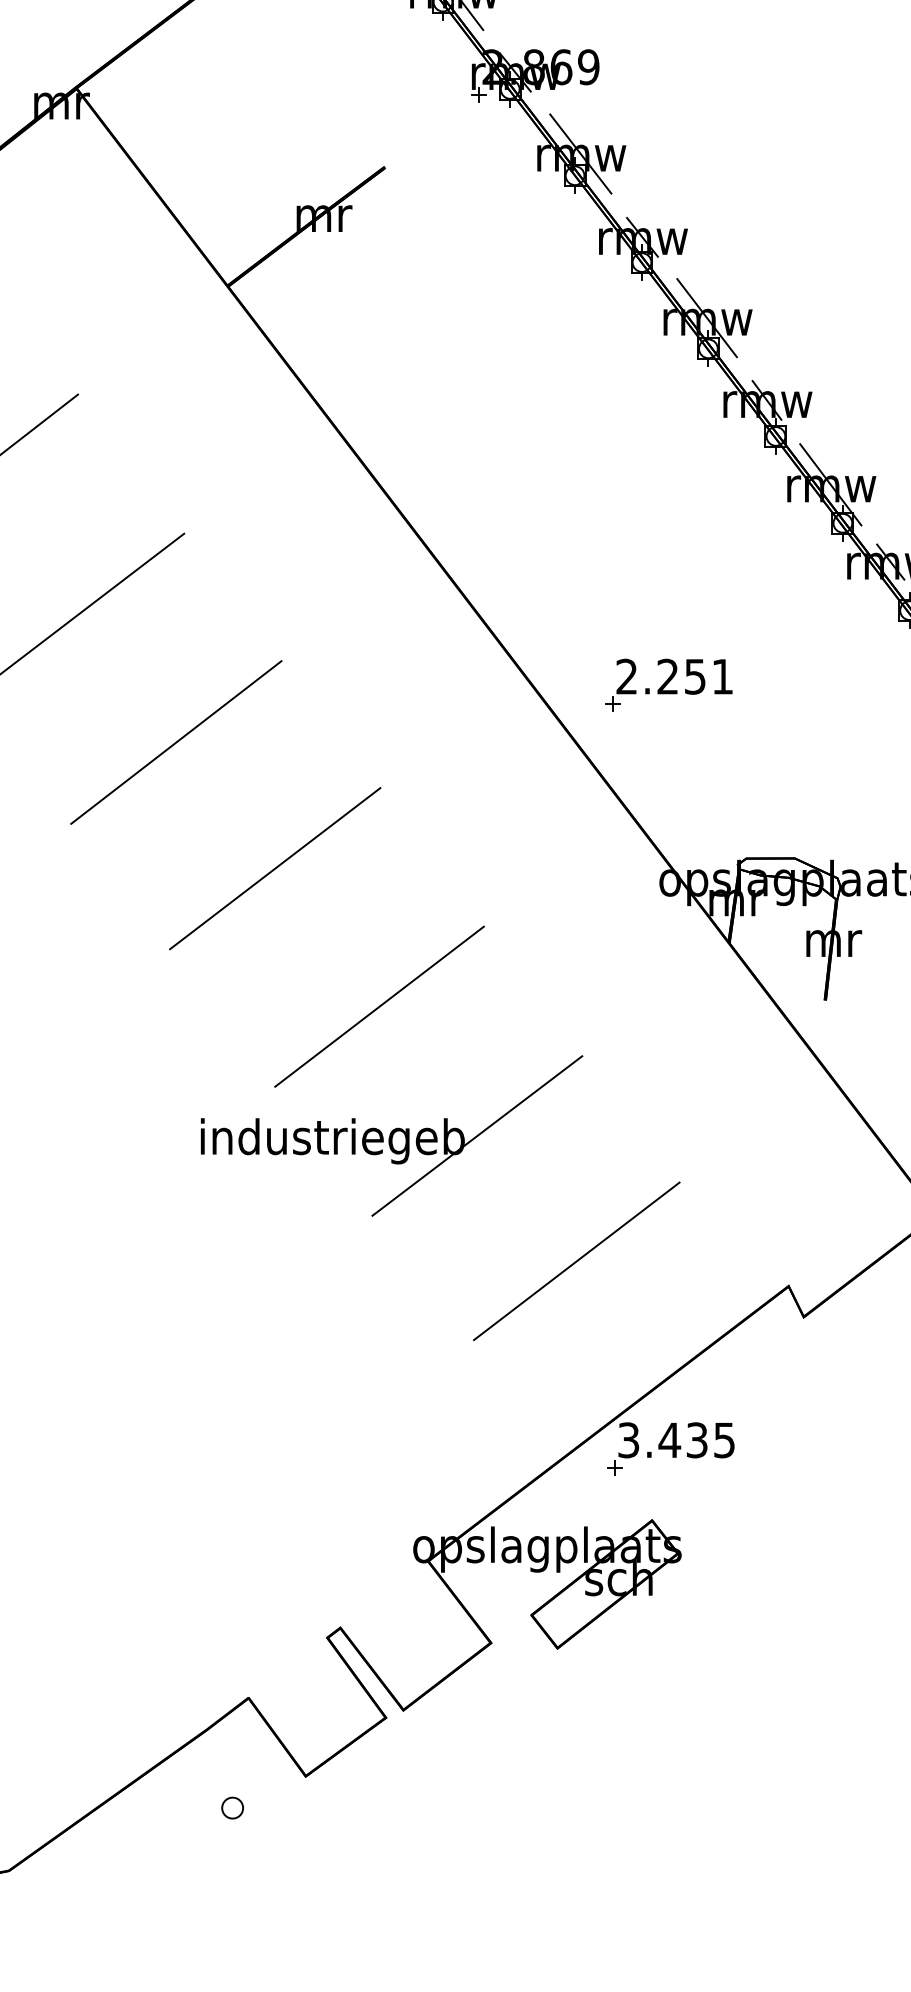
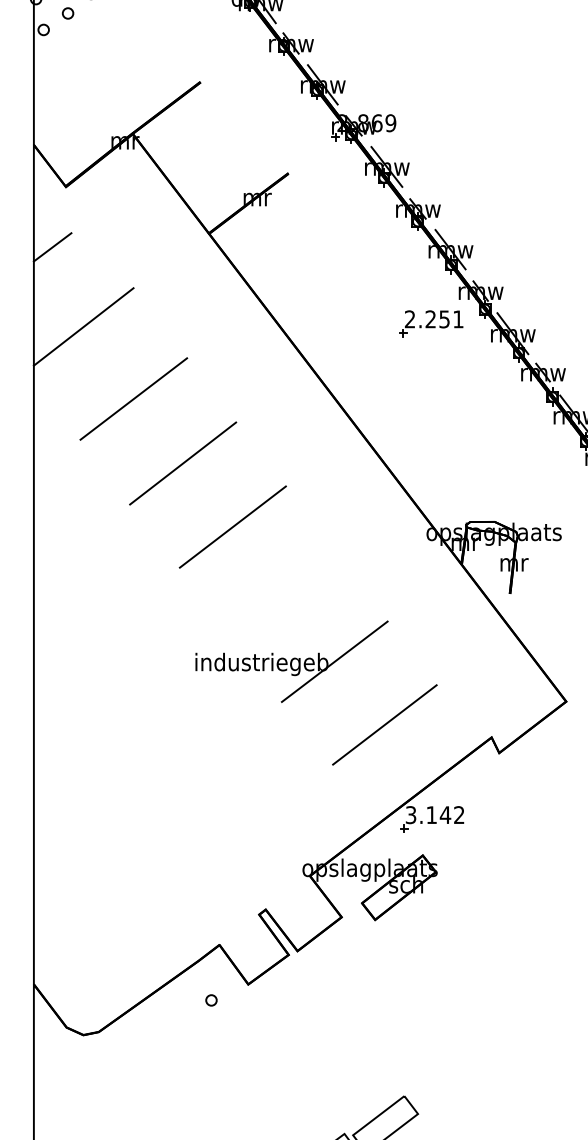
part: (669, 684) -> (431, 323), moved
line: (379, 1006) -> (285, 596), removed
text: (697, 1441) -> (445, 815), 3.435 -> 3.142

